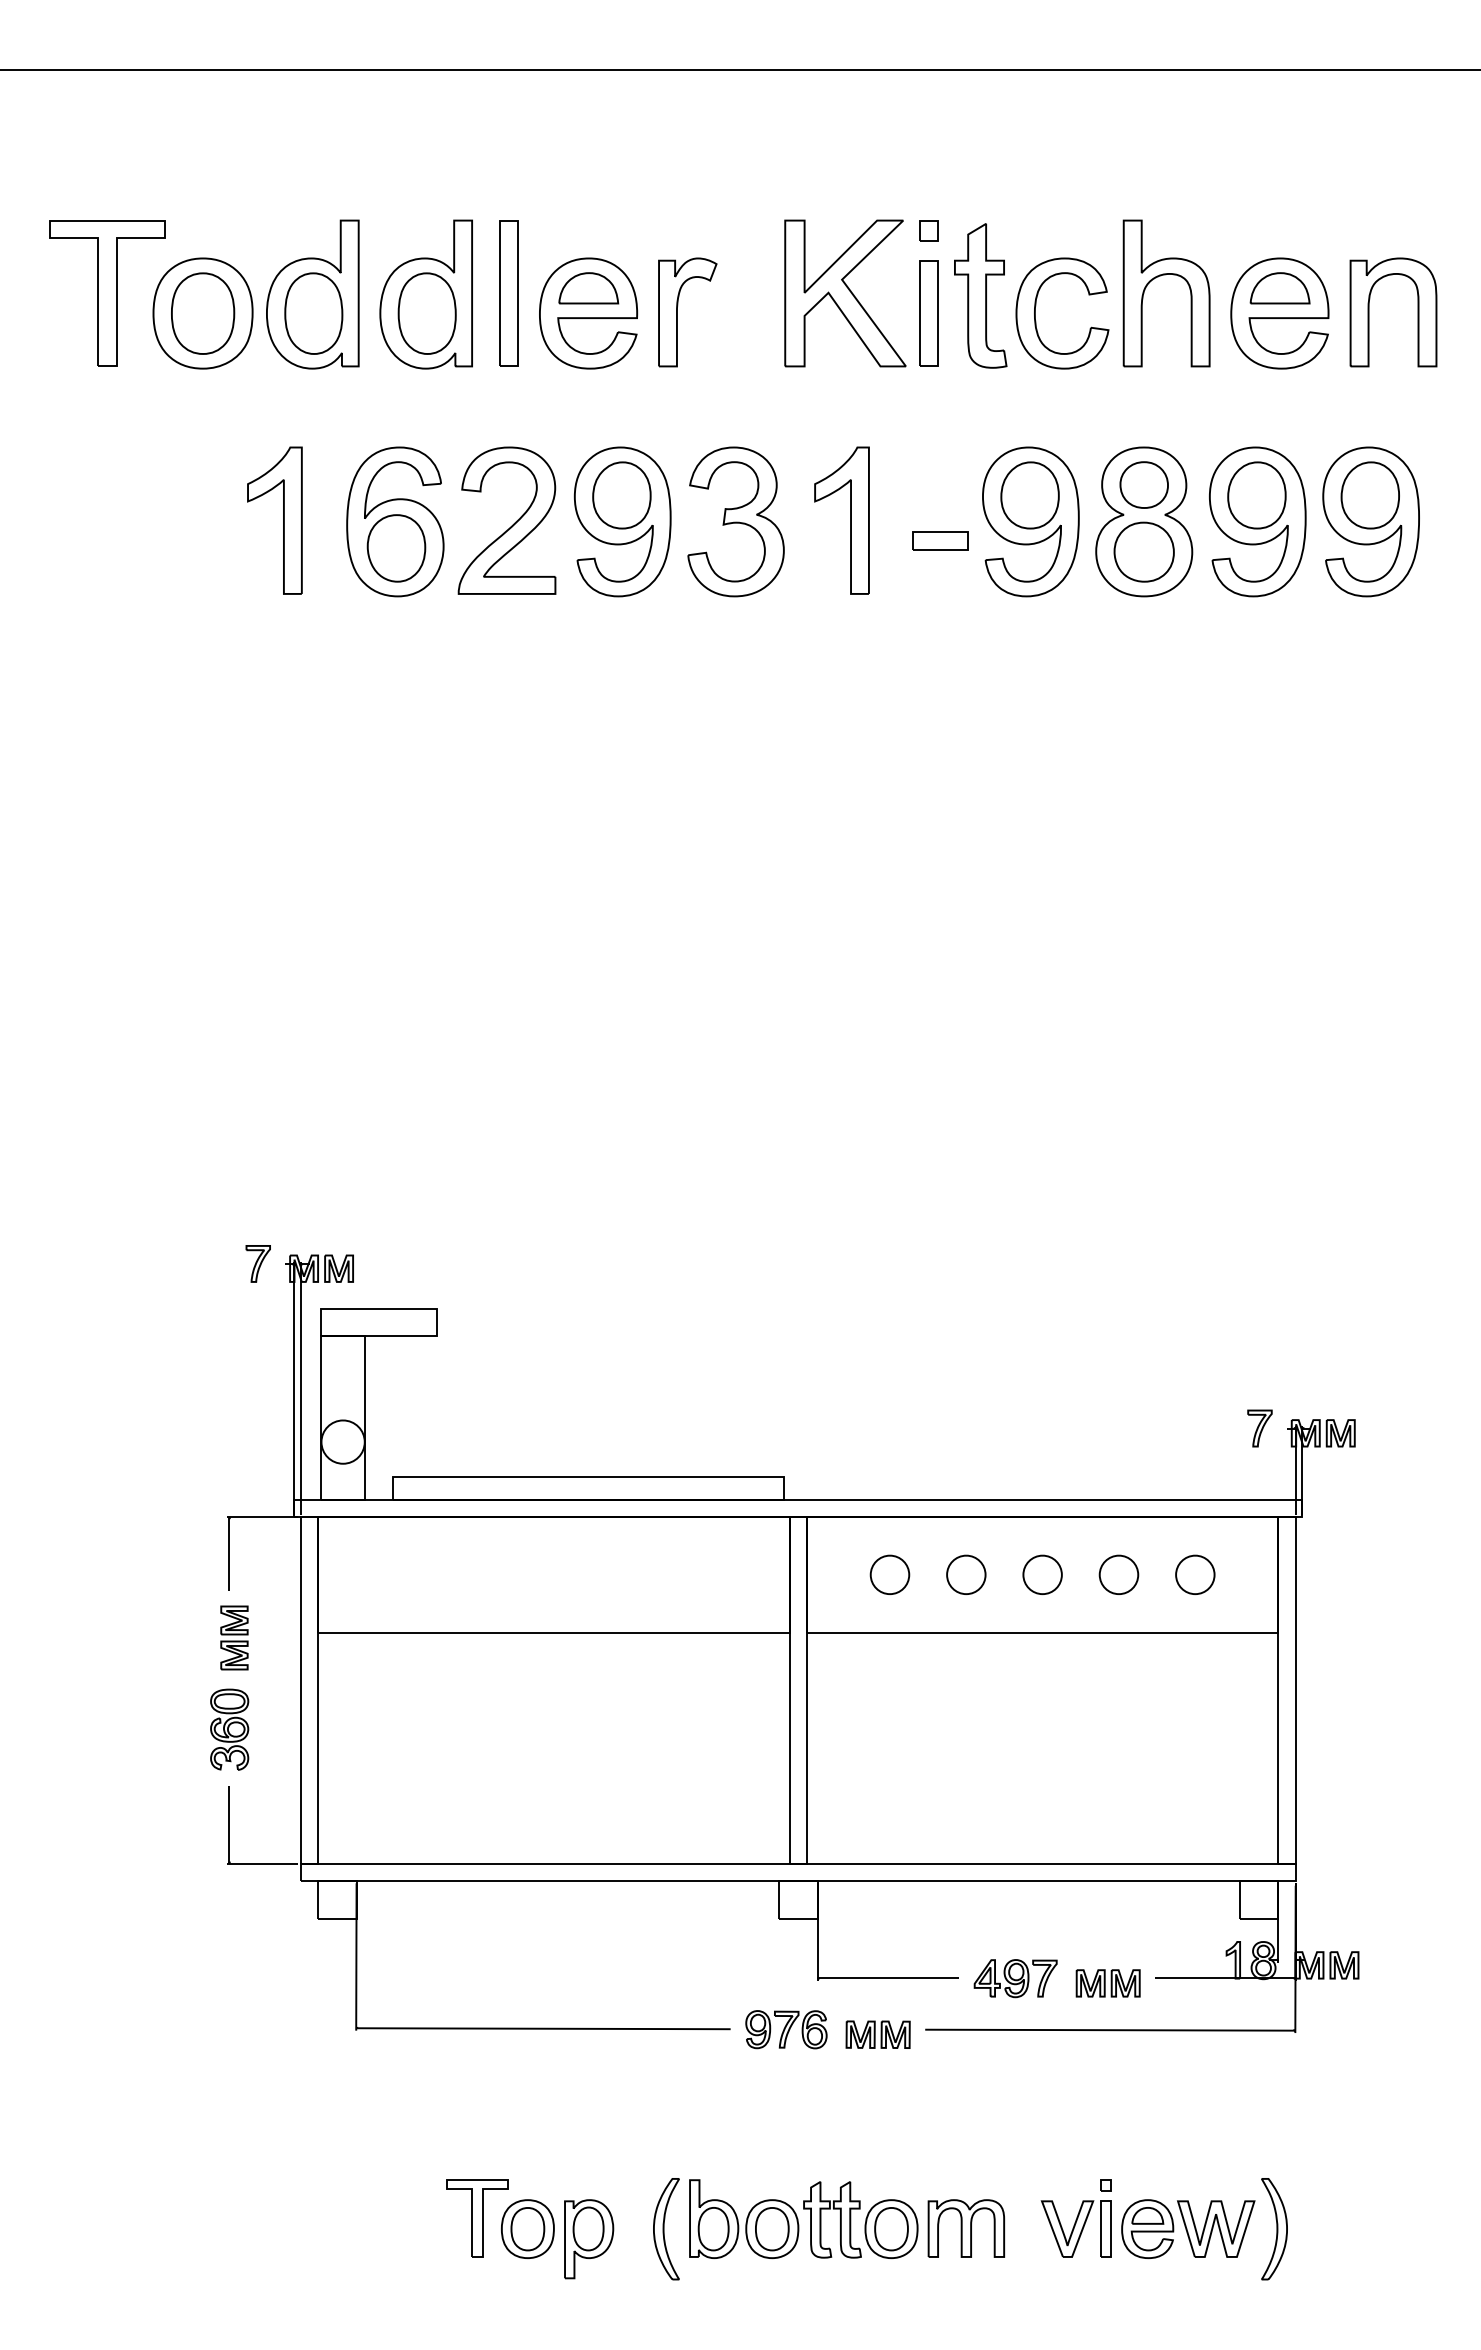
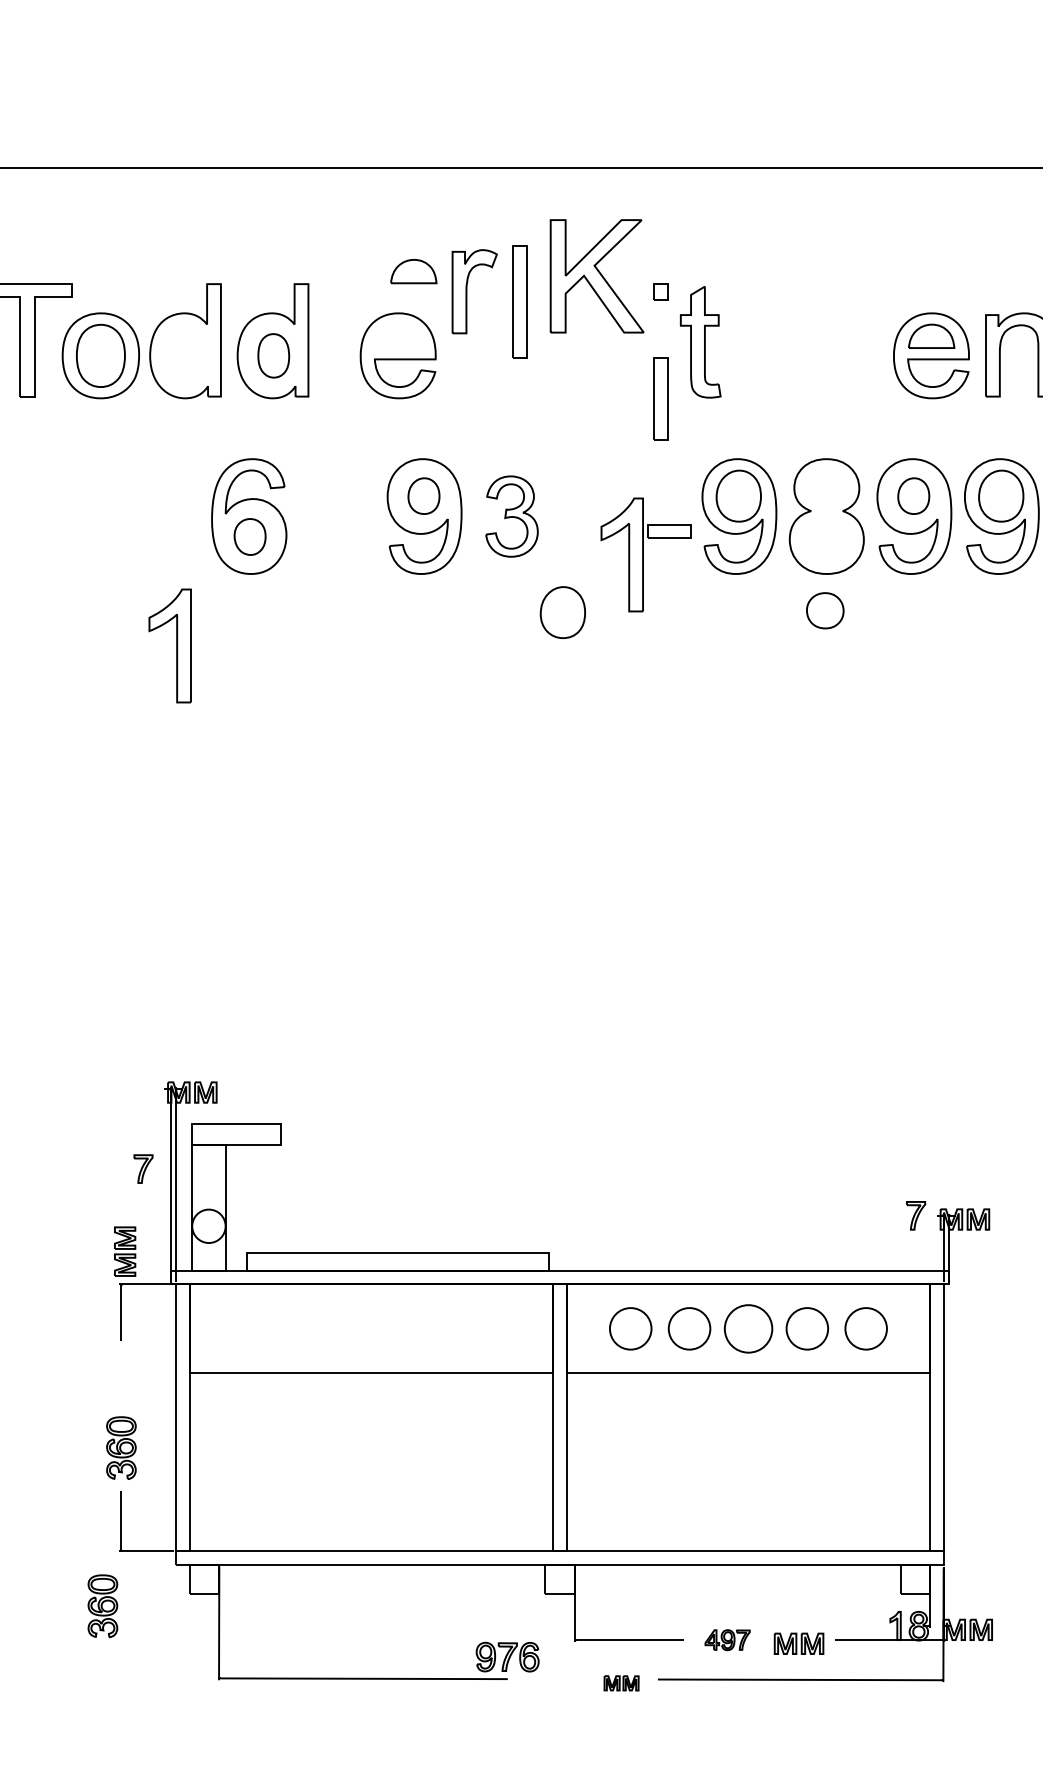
part: (1158, 277) -> (837, 328), removed
part: (588, 288) -> (413, 271), moved
part: (508, 293) -> (519, 301), moved
part: (845, 293) -> (597, 276), moved
part: (677, 312) -> (466, 291), moved
part: (313, 313) -> (186, 355), removed
part: (426, 313) -> (273, 355), size x0.7
part: (928, 313) -> (660, 398), moved
part: (1035, 313) -> (742, 355), removed
part: (1143, 484) -> (824, 610), moved
part: (621, 495) -> (423, 496), size x0.7
part: (1256, 495) -> (913, 496), size x0.7
part: (283, 520) -> (176, 645), moved
part: (850, 520) -> (628, 554), moved
part: (735, 521) -> (511, 516), size x0.7
part: (511, 525) -> (338, 519), removed
part: (396, 548) -> (250, 537), size x0.7
part: (1143, 551) -> (826, 539), removed
part: (801, 646) -> (562, 612), added
part: (257, 1263) -> (142, 1168), moved
part: (889, 1574) -> (630, 1328), size x1.4
part: (966, 1574) -> (689, 1328), size x1.4
part: (1042, 1574) -> (748, 1328), size x1.6
part: (1118, 1574) -> (806, 1328), size x1.4
part: (1195, 1574) -> (866, 1328), size x1.4
part: (234, 1637) -> (125, 1251), moved
part: (205, 1934) -> (102, 1606), added
part: (1015, 1978) -> (727, 1640), size x0.7
part: (786, 2029) -> (507, 1656), moved
part: (877, 2034) -> (621, 1683), size x0.7

